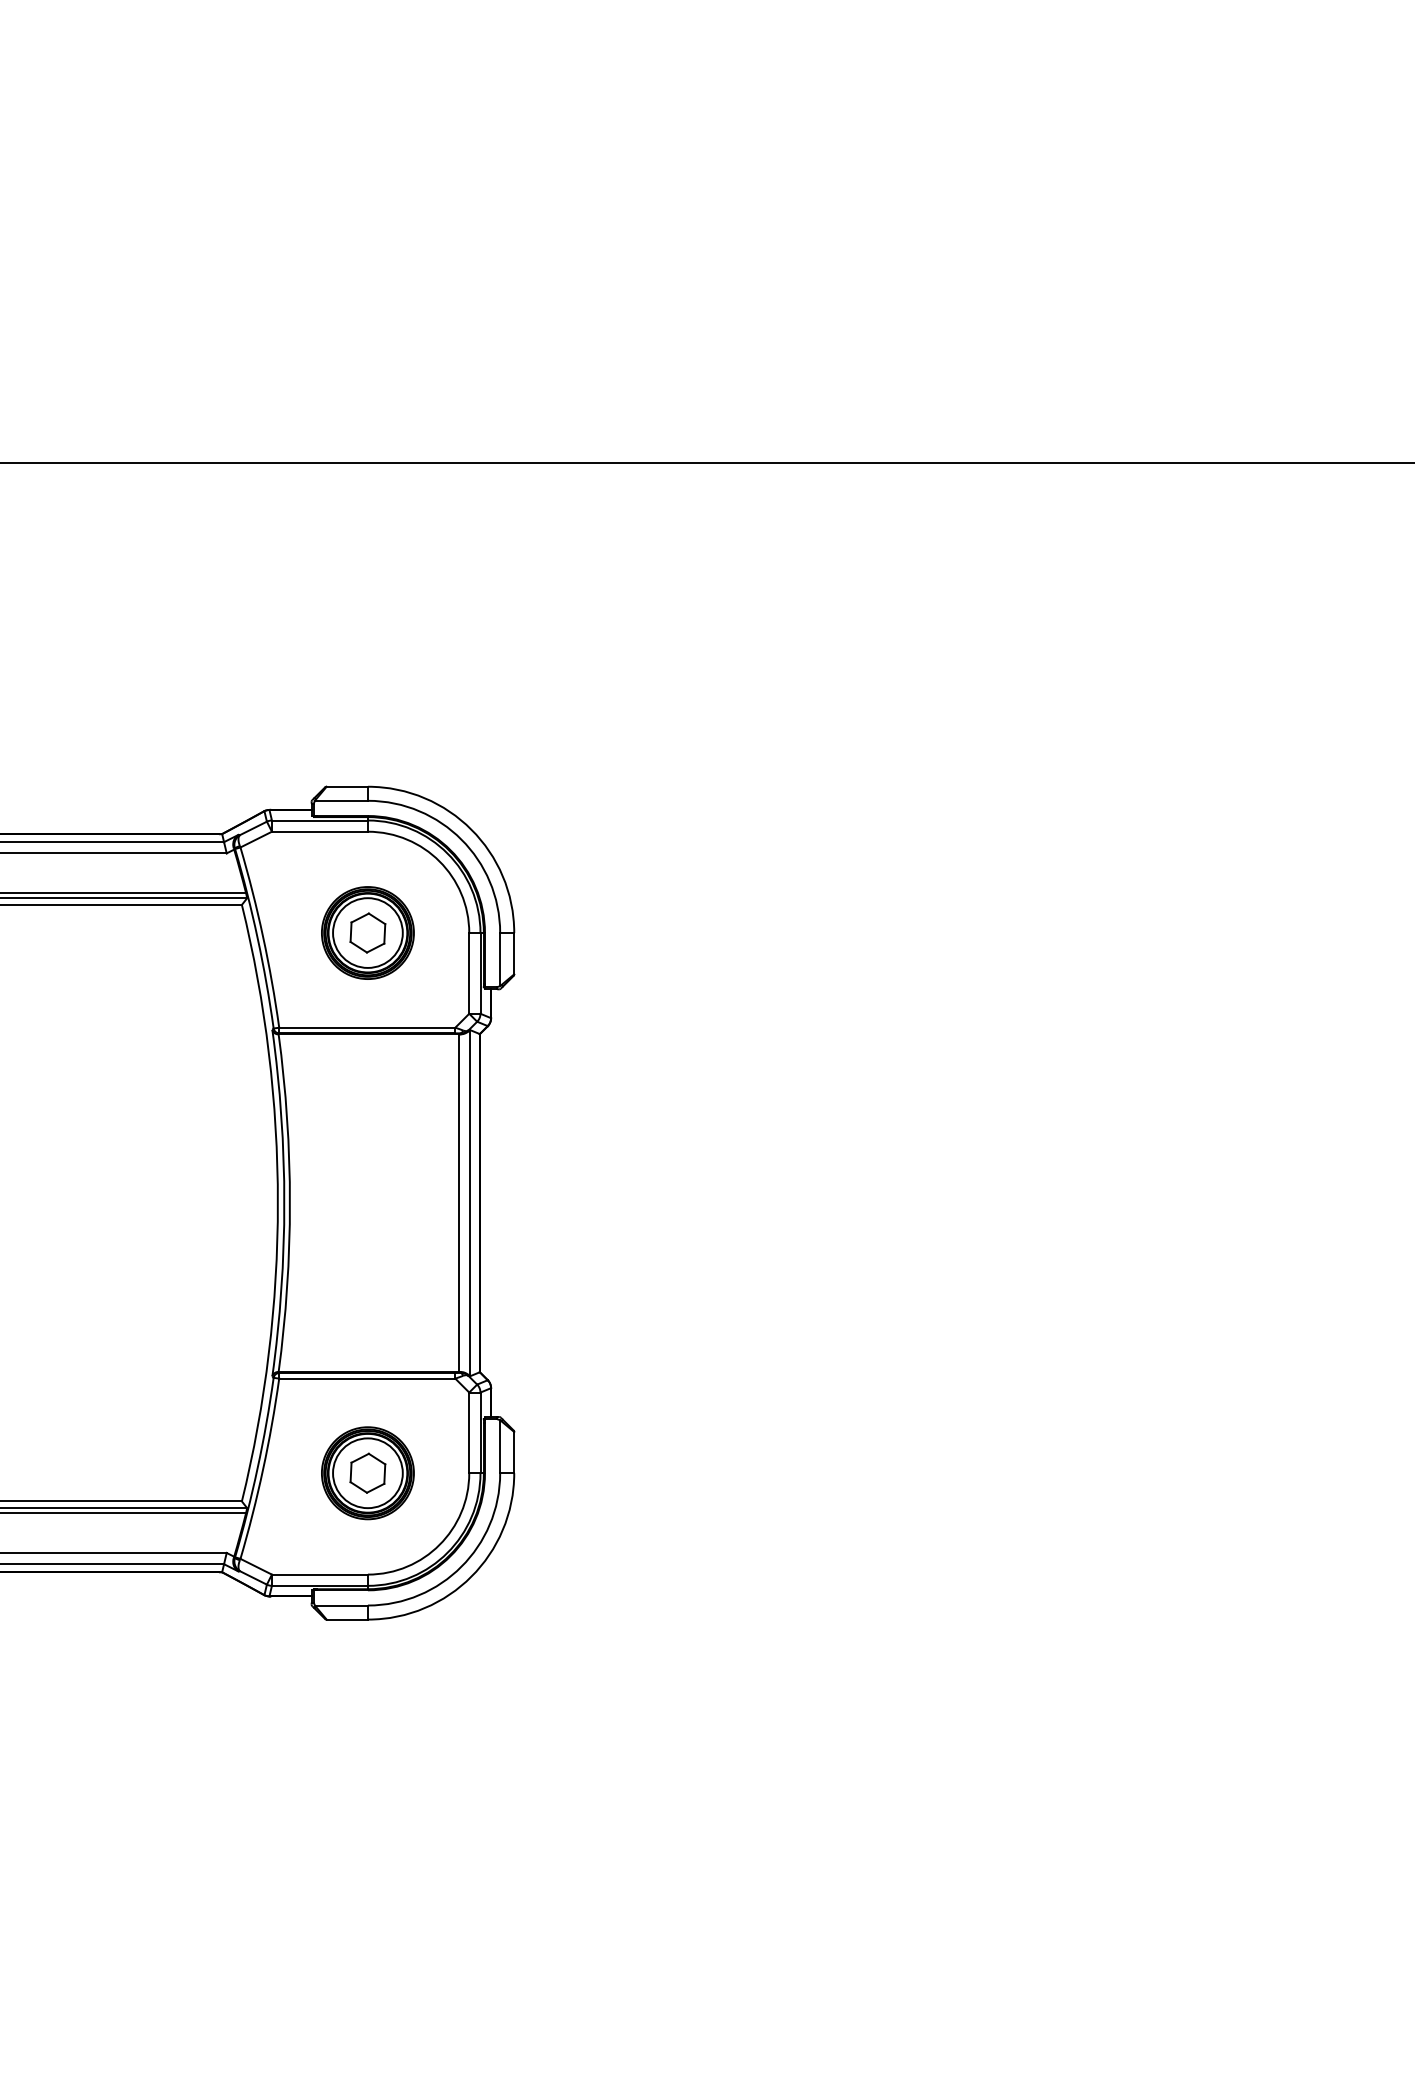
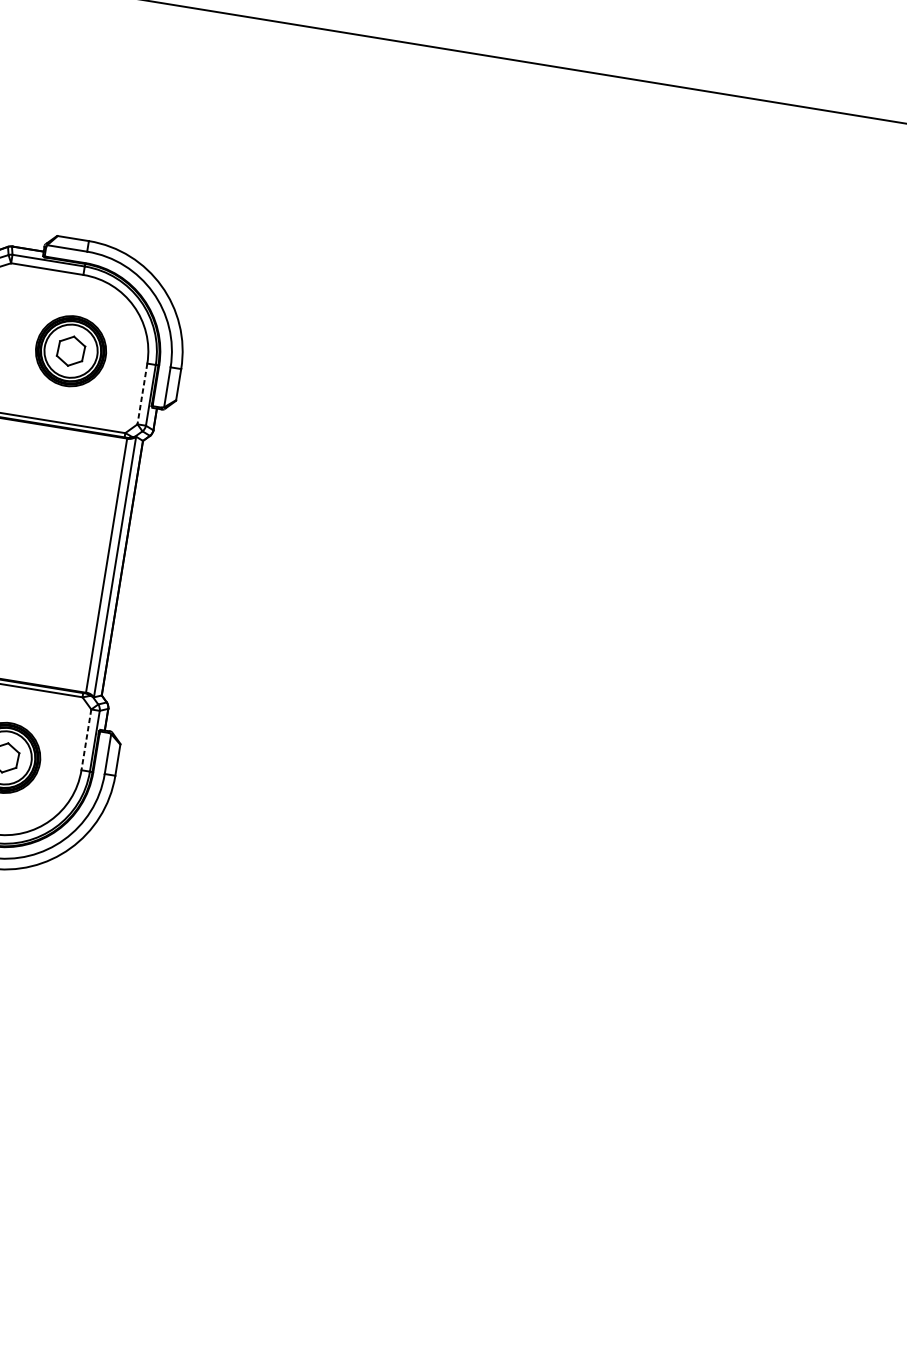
line: (469, 973) -> (142, 394), solid -> dashed
line: (469, 1433) -> (86, 740), solid -> dashed

